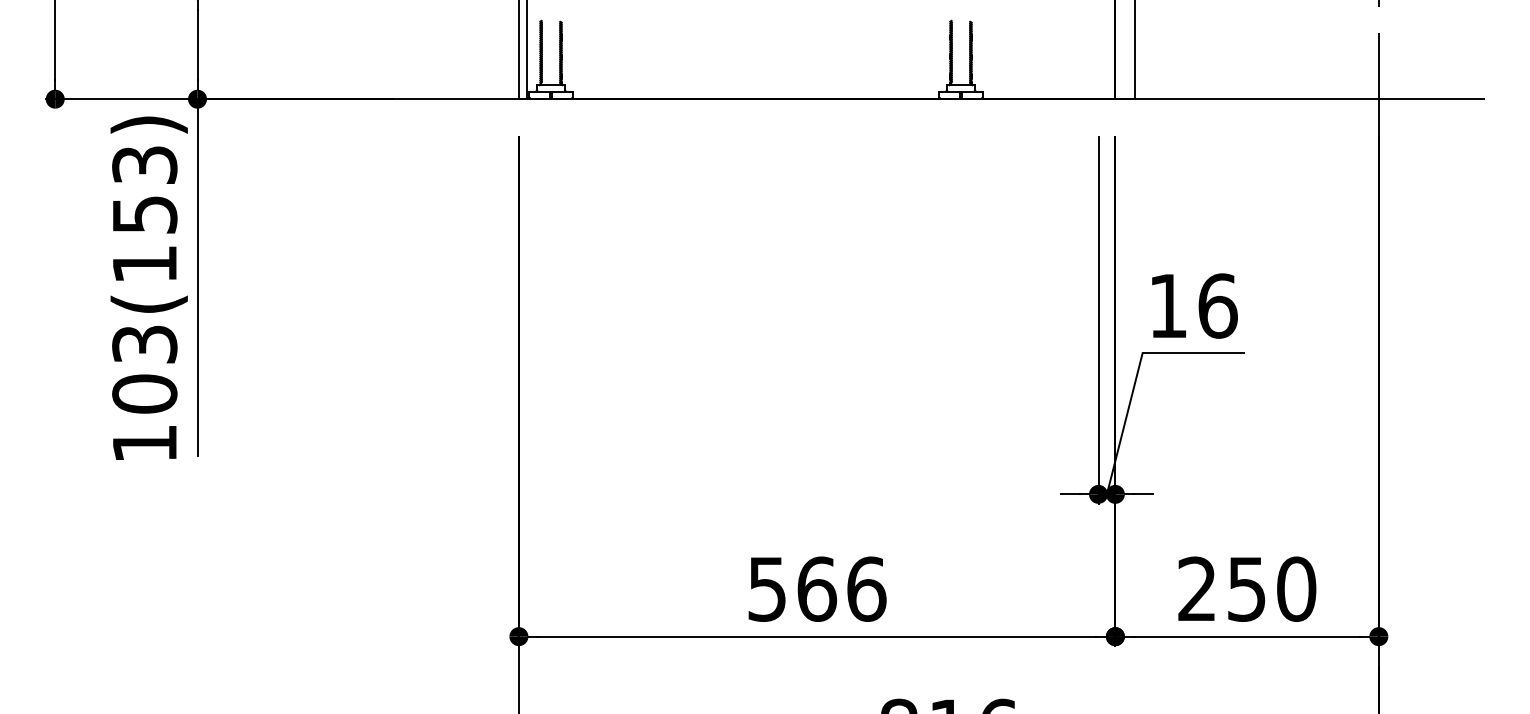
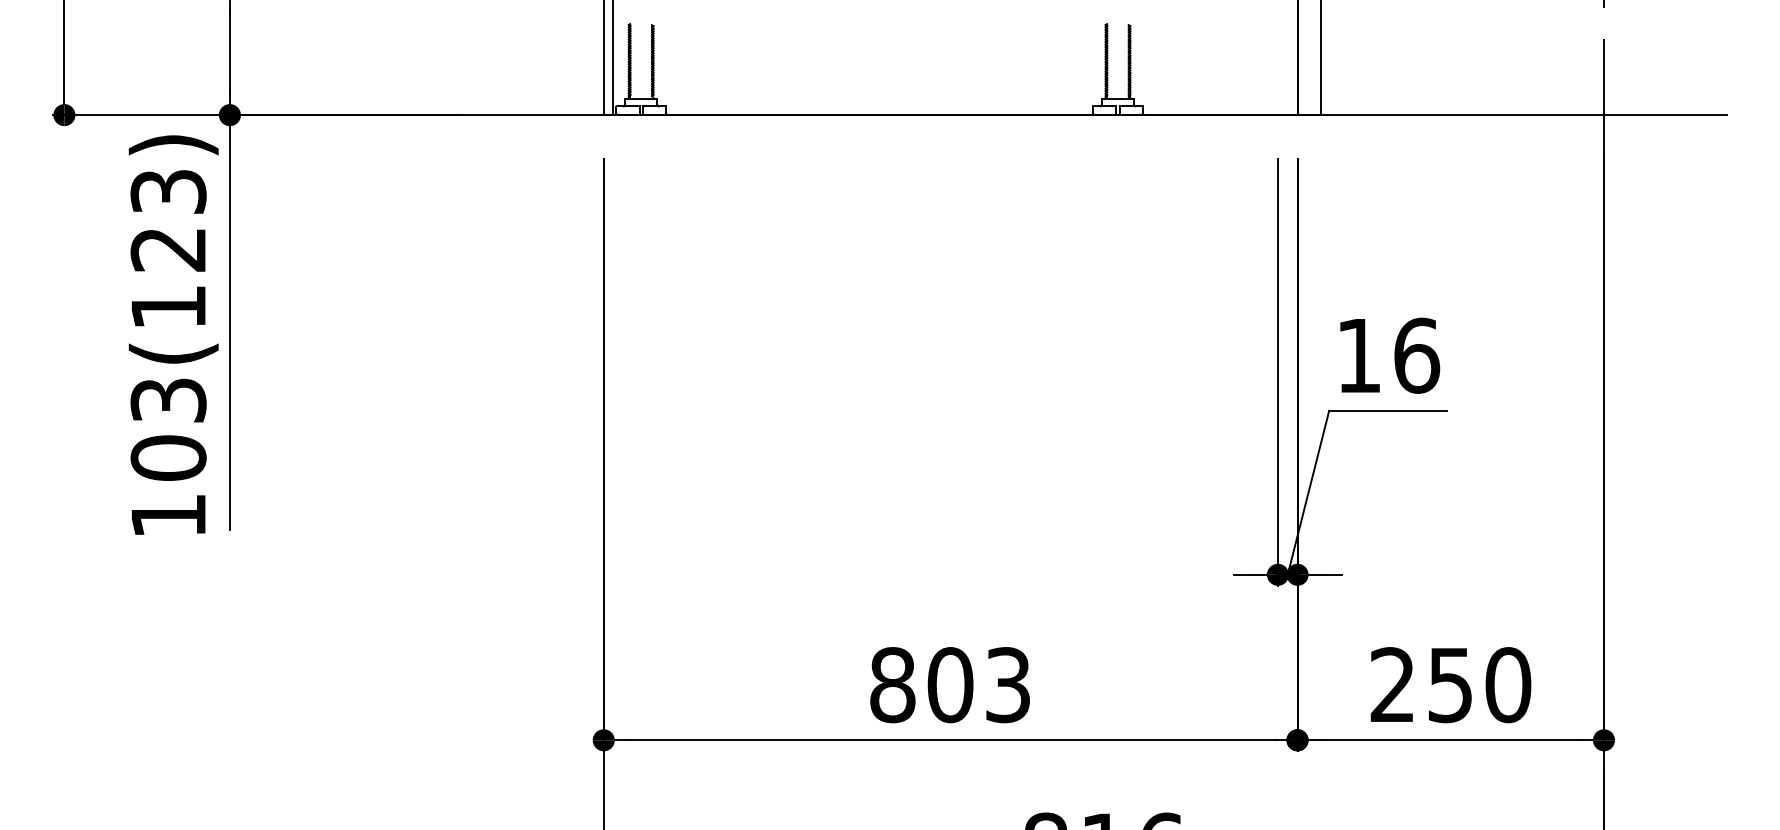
text: (144, 214) -> (168, 249), 103(153) -> 103(123)
text: (817, 589) -> (950, 685), 566 -> 803

